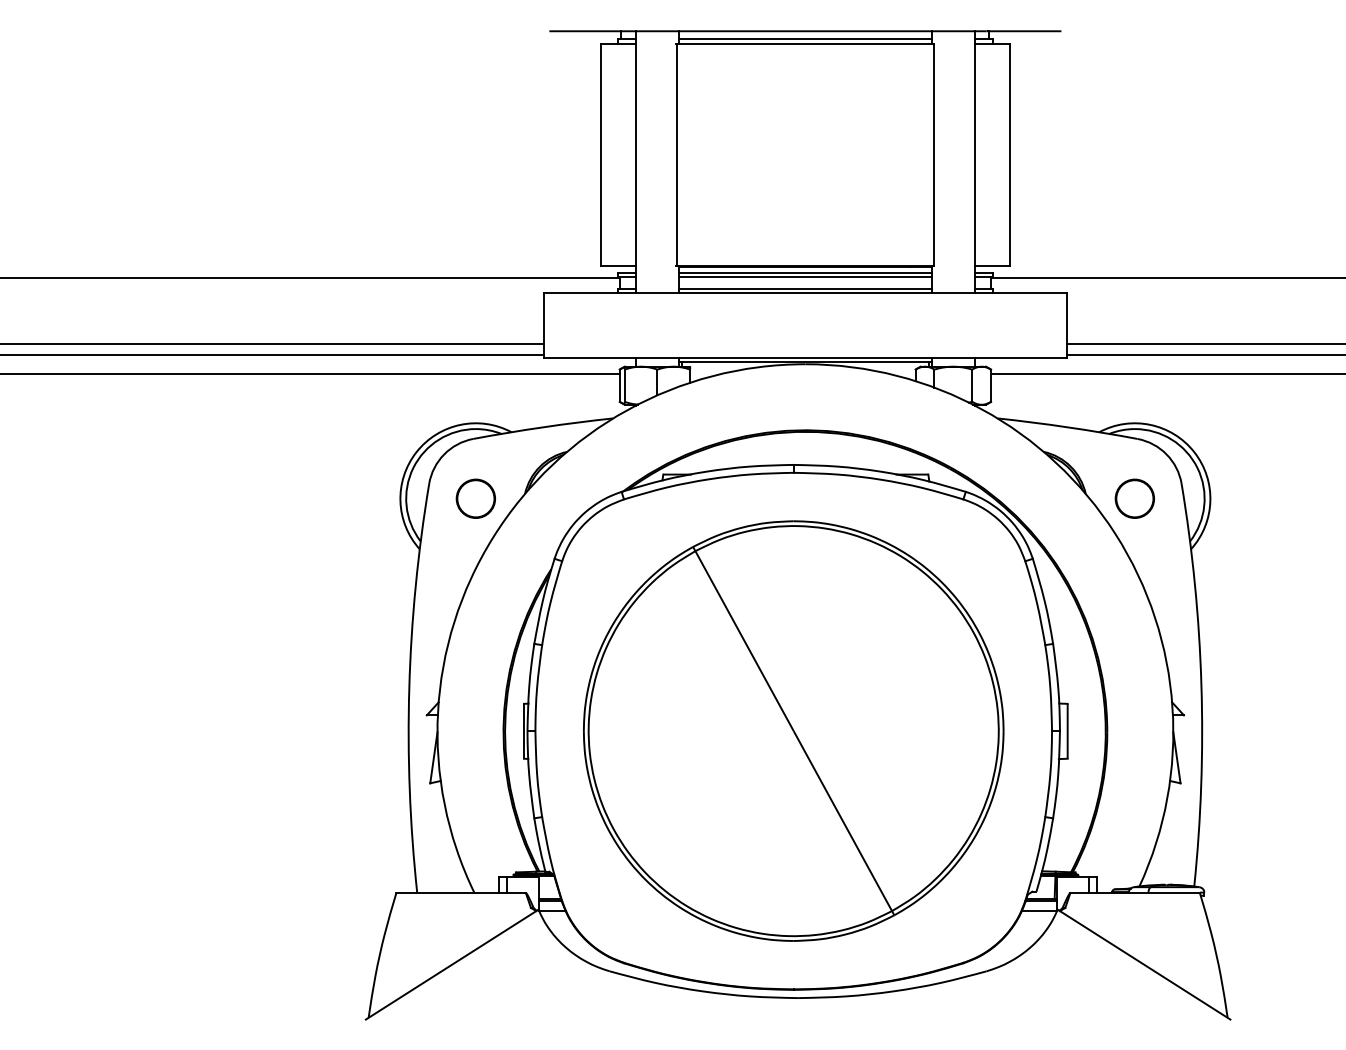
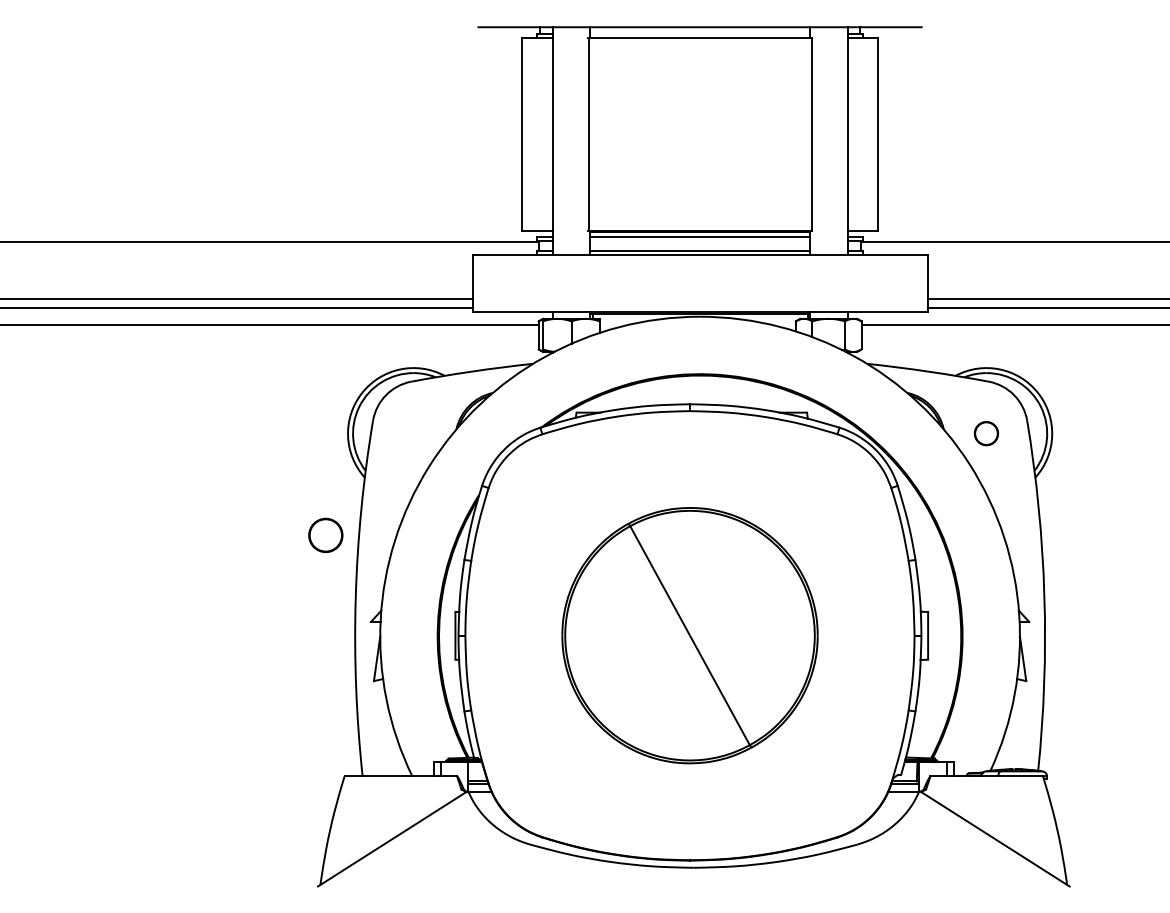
line: (805, 39) -> (700, 34), removed
line: (805, 276) -> (700, 240), removed
circle: (475, 498) -> (325, 535), moved
circle: (1134, 498) -> (986, 433), size x0.7
part: (793, 730) -> (689, 635), size x0.7

